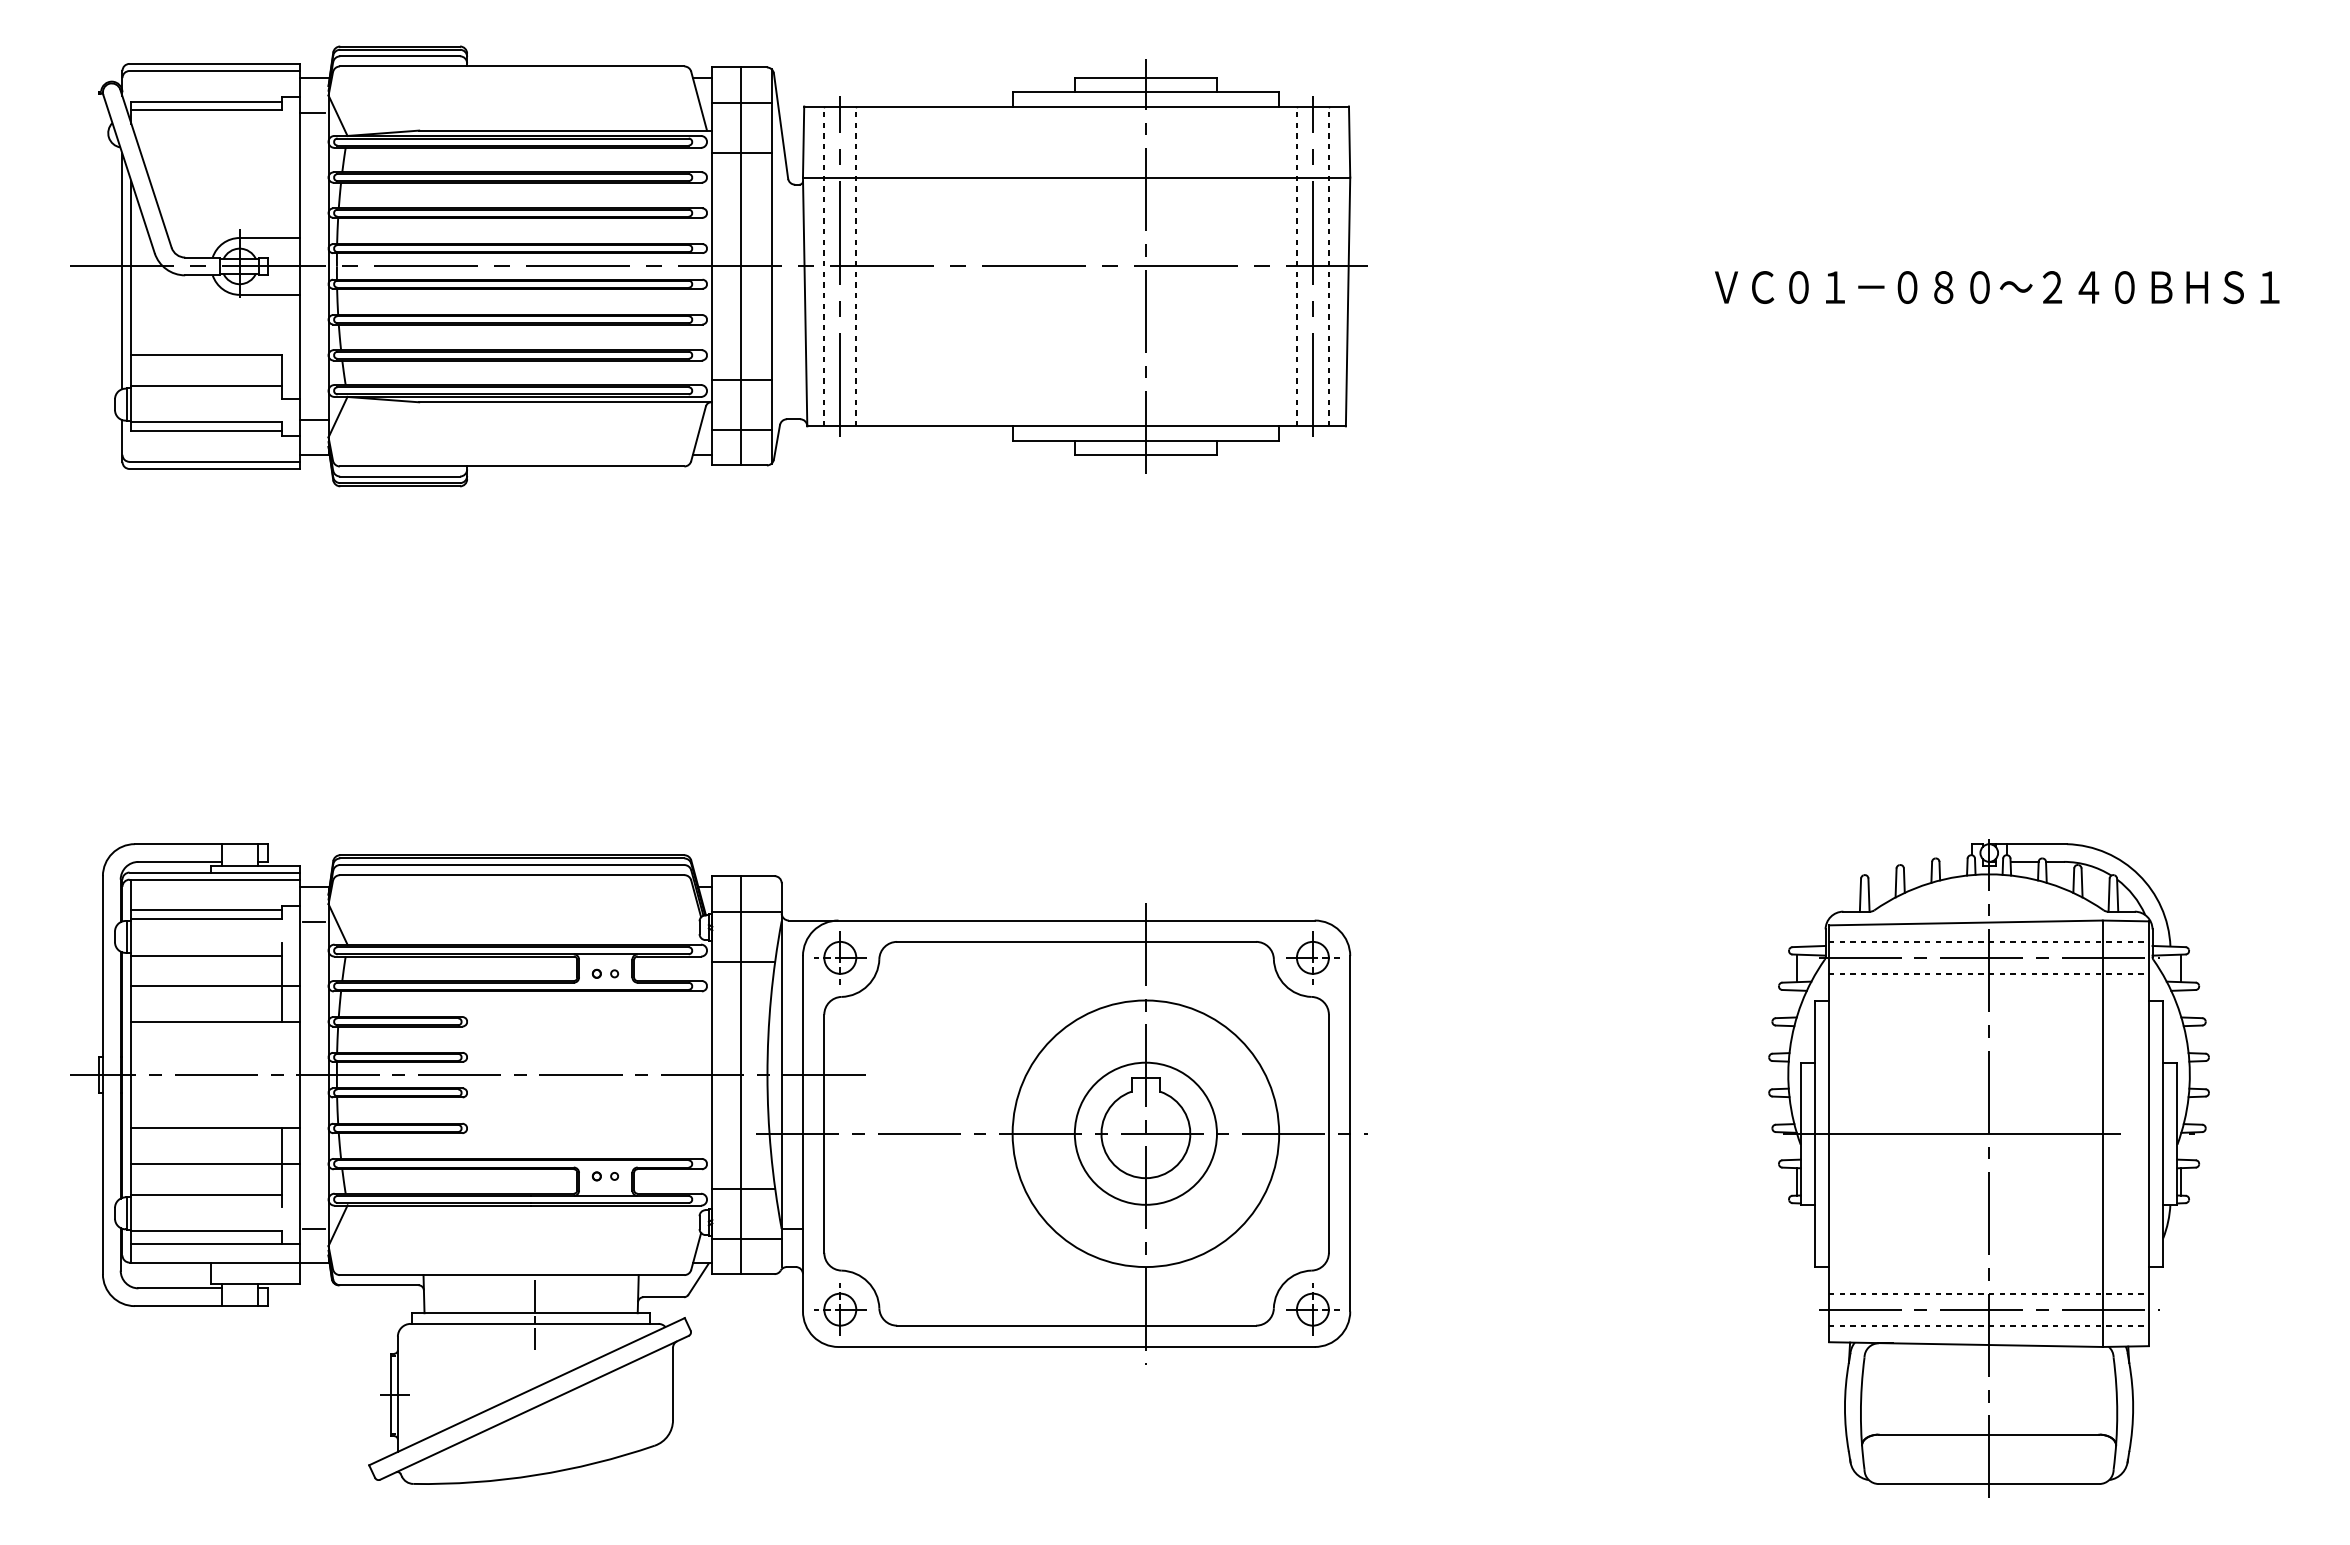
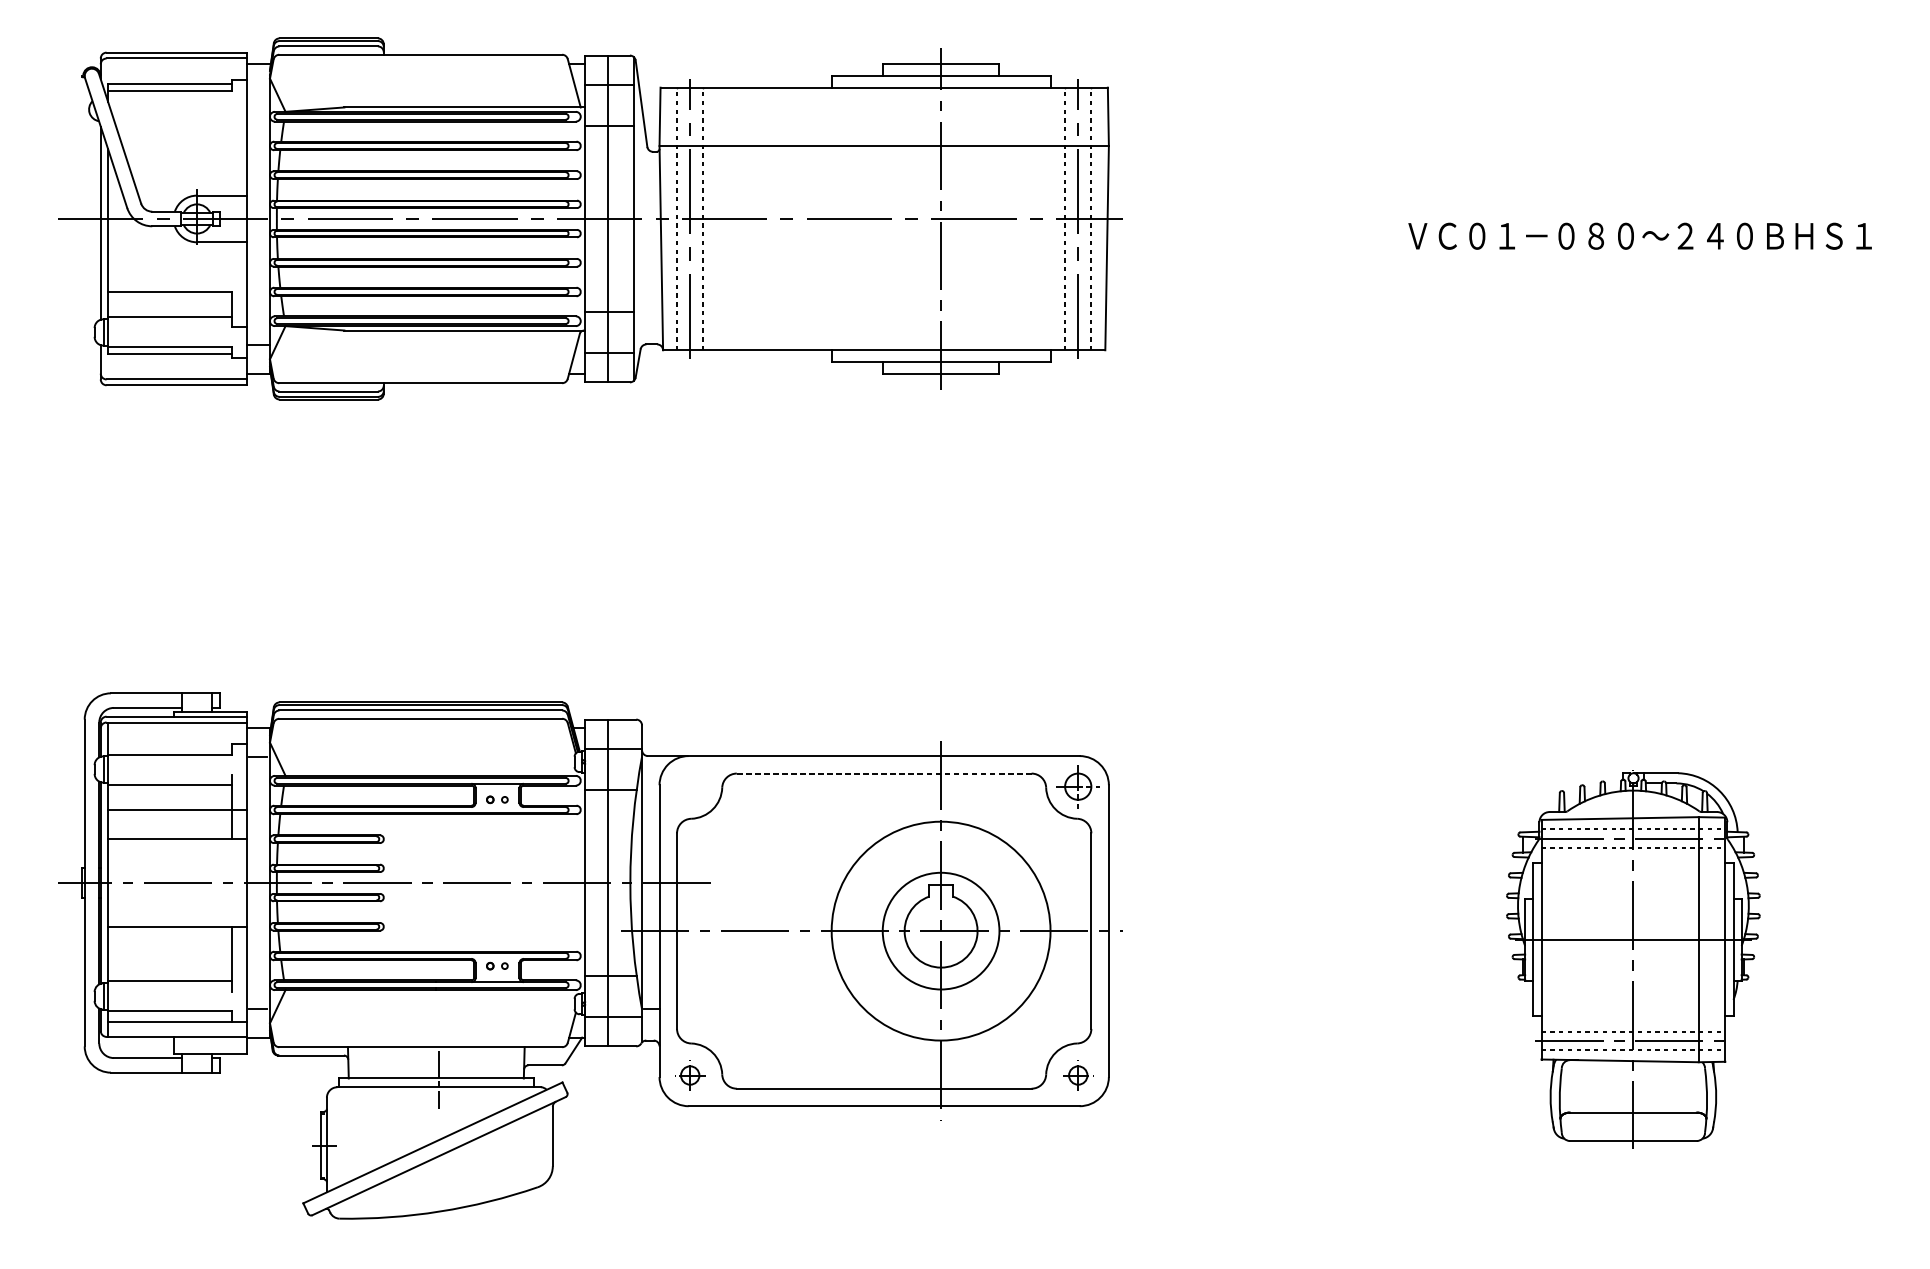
line: (312, 112) -> (256, 92), removed
line: (206, 910) -> (169, 747), removed
line: (1077, 941) -> (884, 773), solid -> dashed
part: (840, 957) -> (690, 786), removed
line: (215, 1163) -> (177, 955), removed
part: (1988, 1168) -> (1632, 959), size x0.7
part: (840, 1309) -> (690, 1075), size x0.7
part: (1312, 1309) -> (1077, 1075), size x0.7

